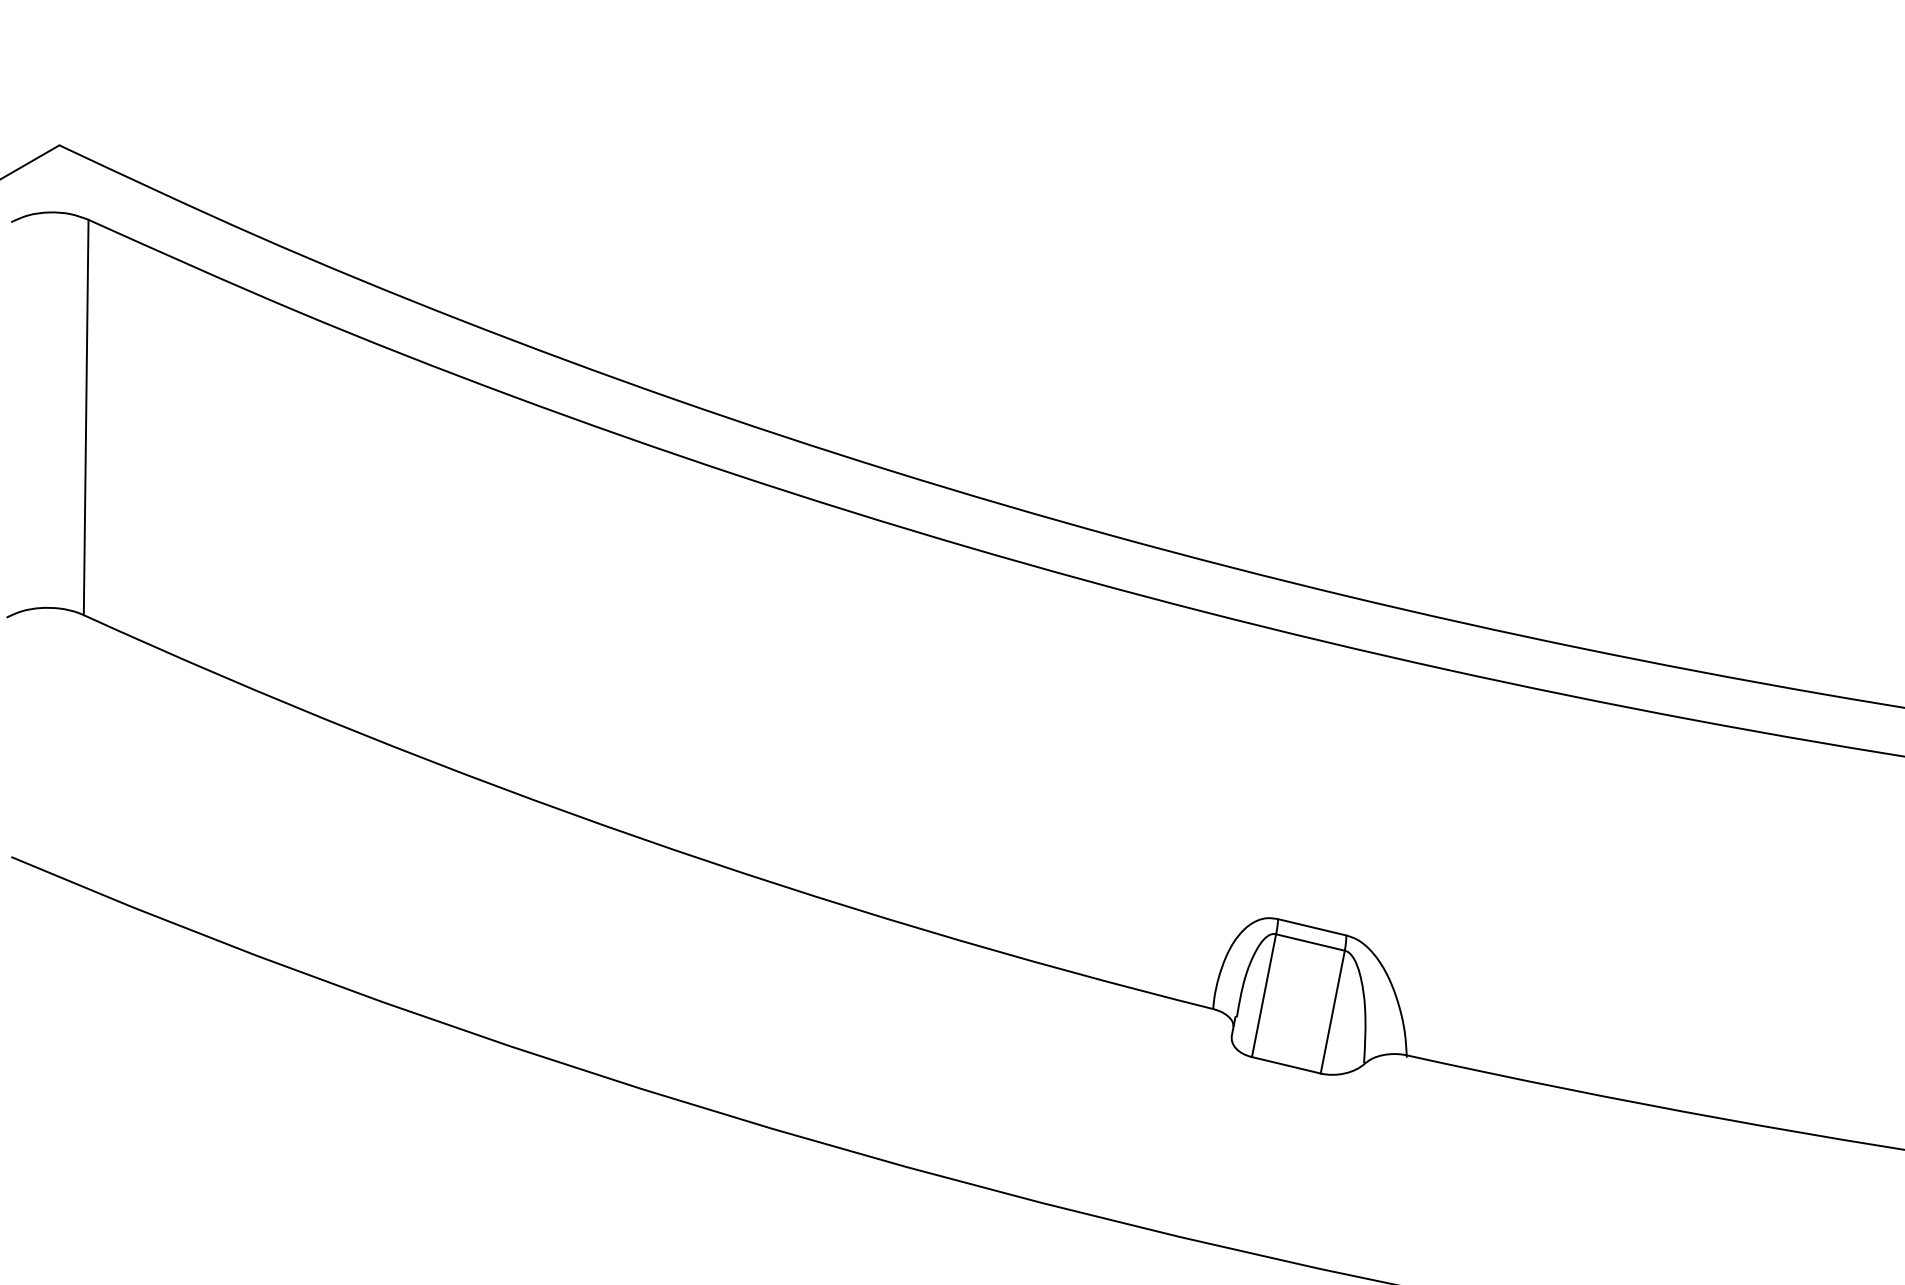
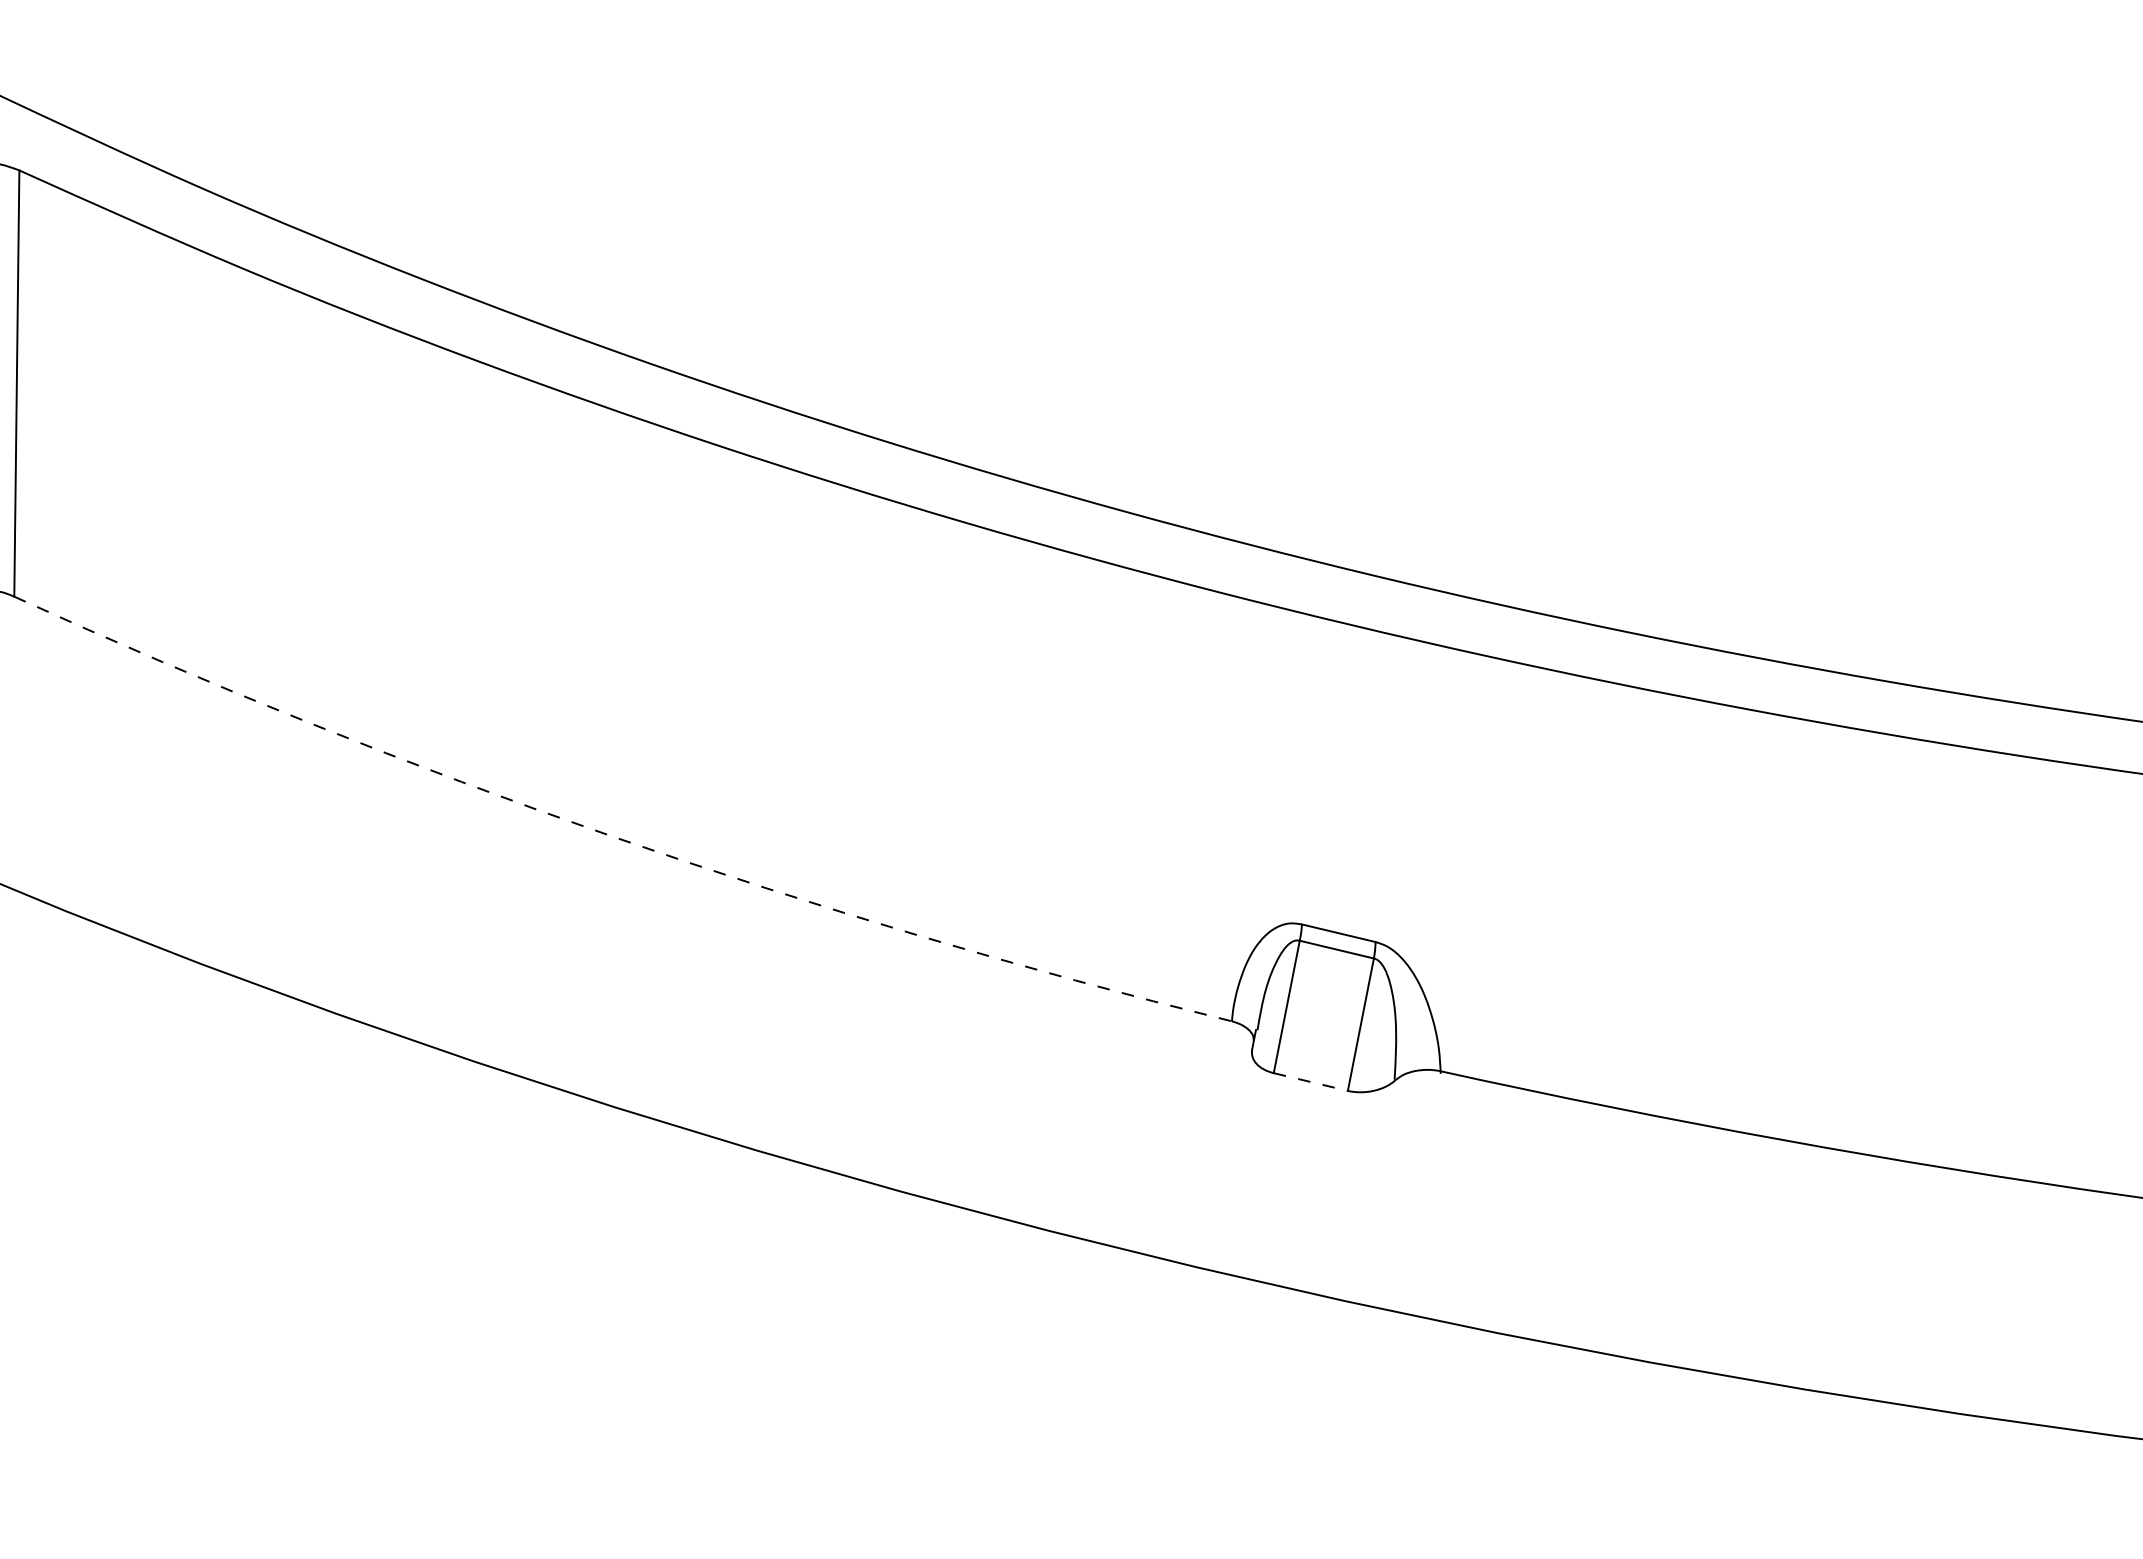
arc: (639, 837) -> (613, 836), solid -> dashed
line: (1286, 1065) -> (1311, 1082), solid -> dashed

